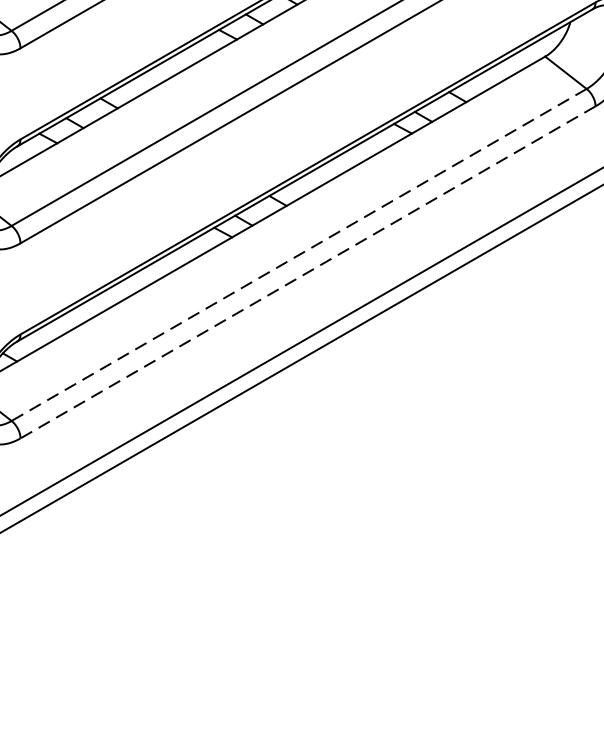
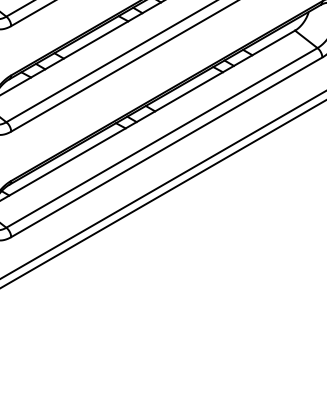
line: (298, 254) -> (161, 137), dashed -> solid
line: (307, 272) -> (166, 147), dashed -> solid

